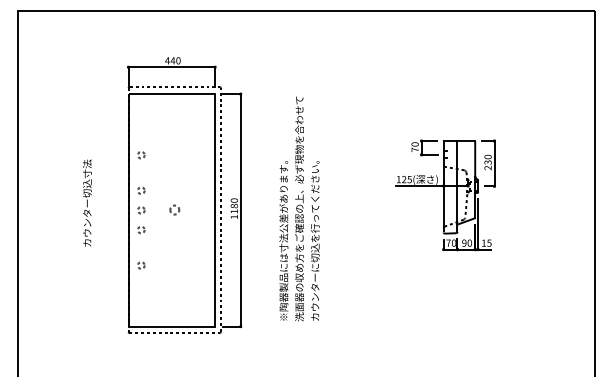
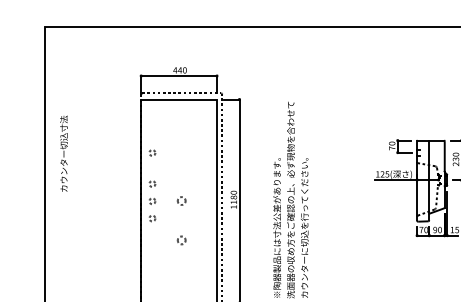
text: (87, 202) -> (64, 153), moved
part: (174, 254) -> (181, 239), added
circle: (141, 265) -> (152, 249), removed

